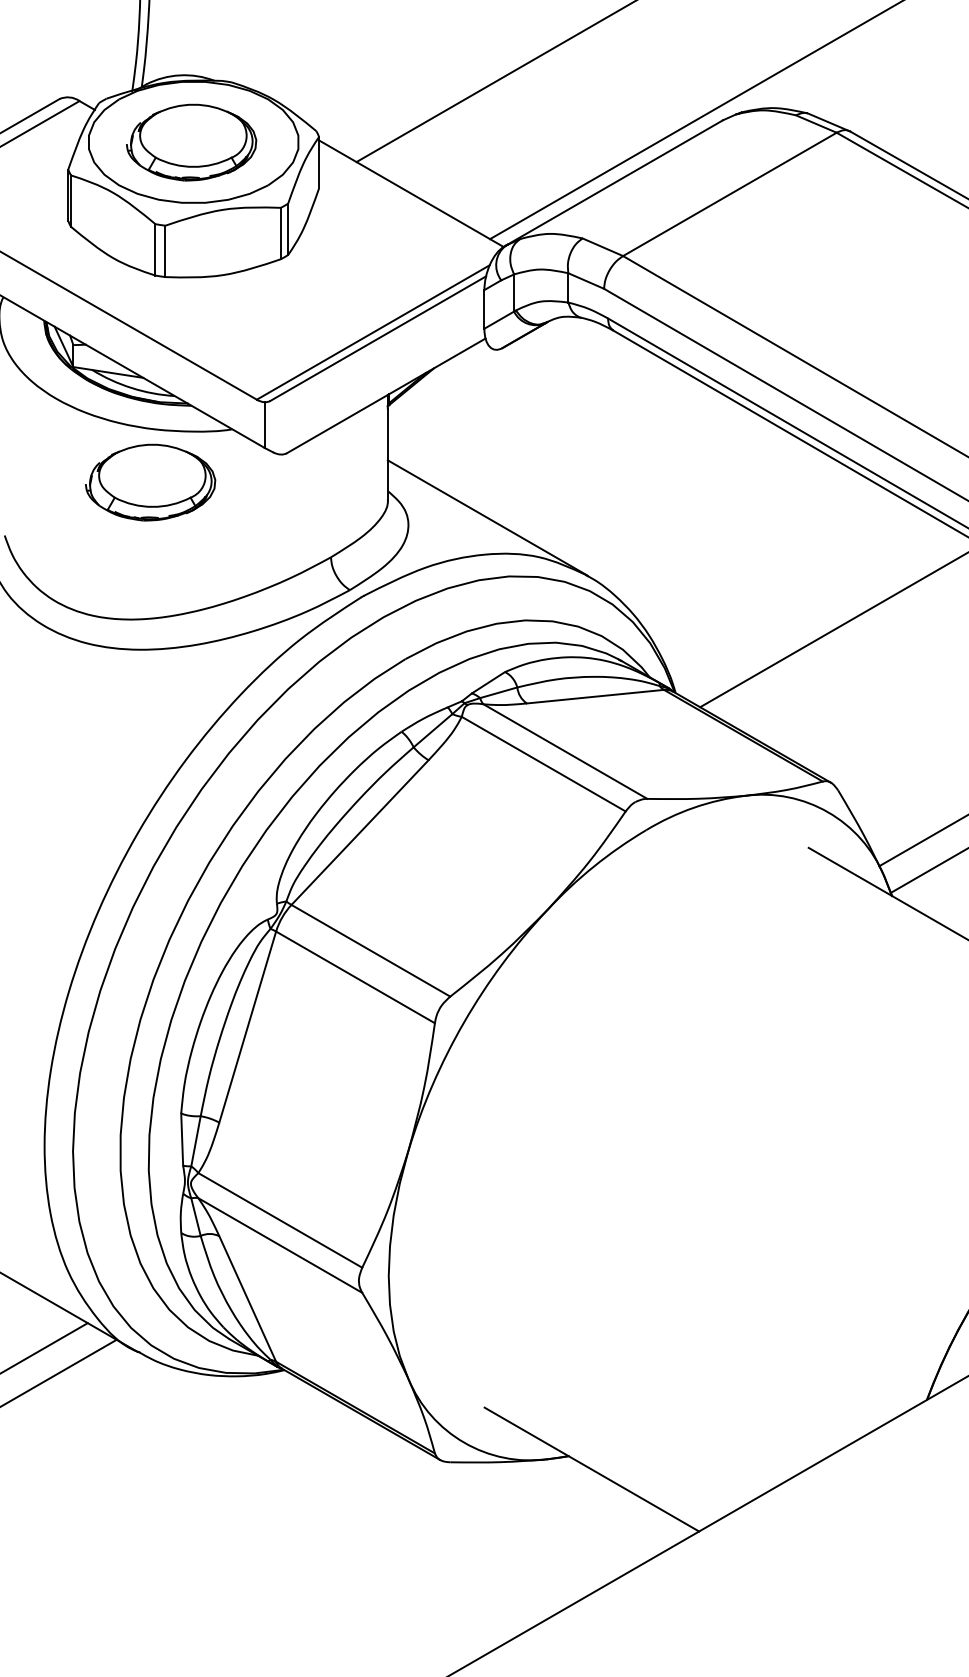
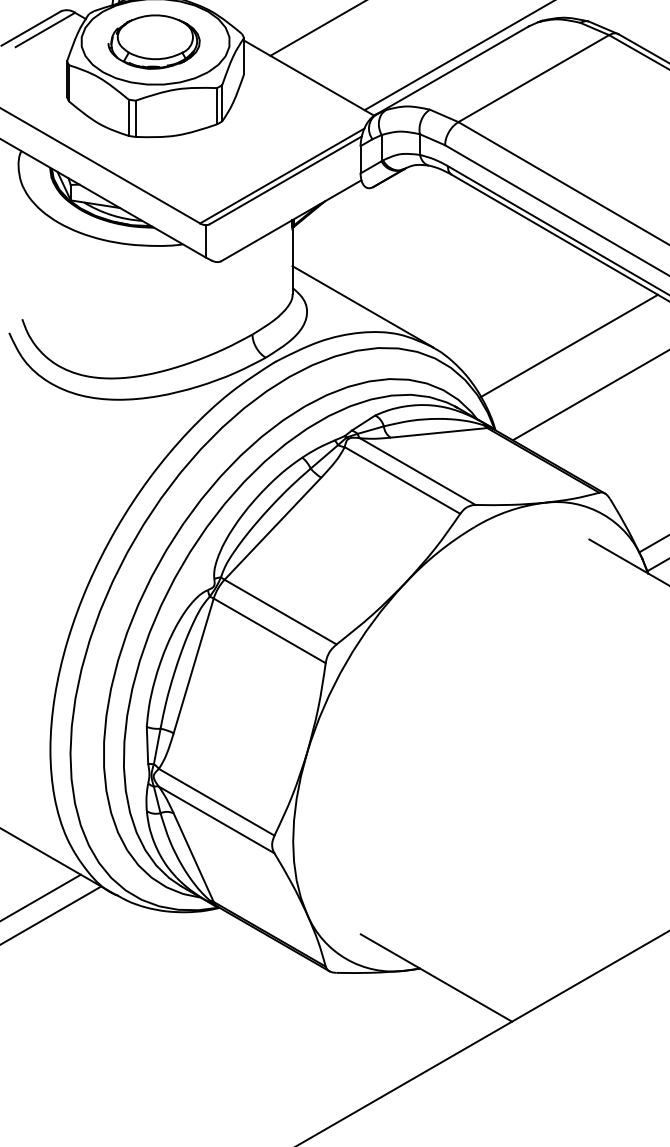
part: (150, 482) -> (125, 281), removed
line: (780, 572) -> (569, 345), added

